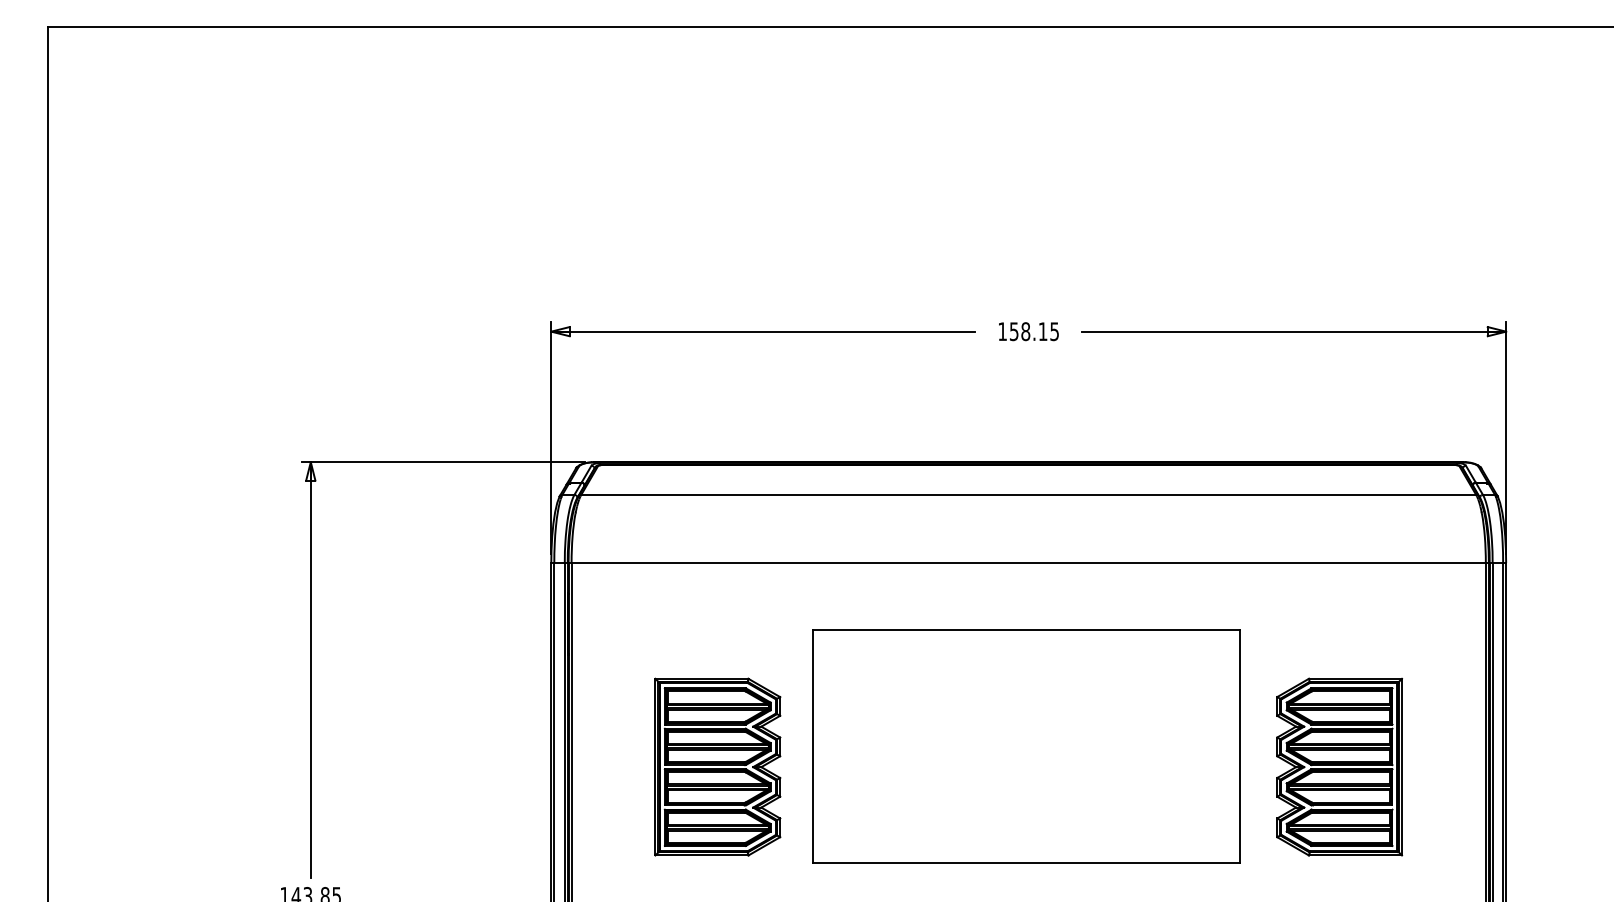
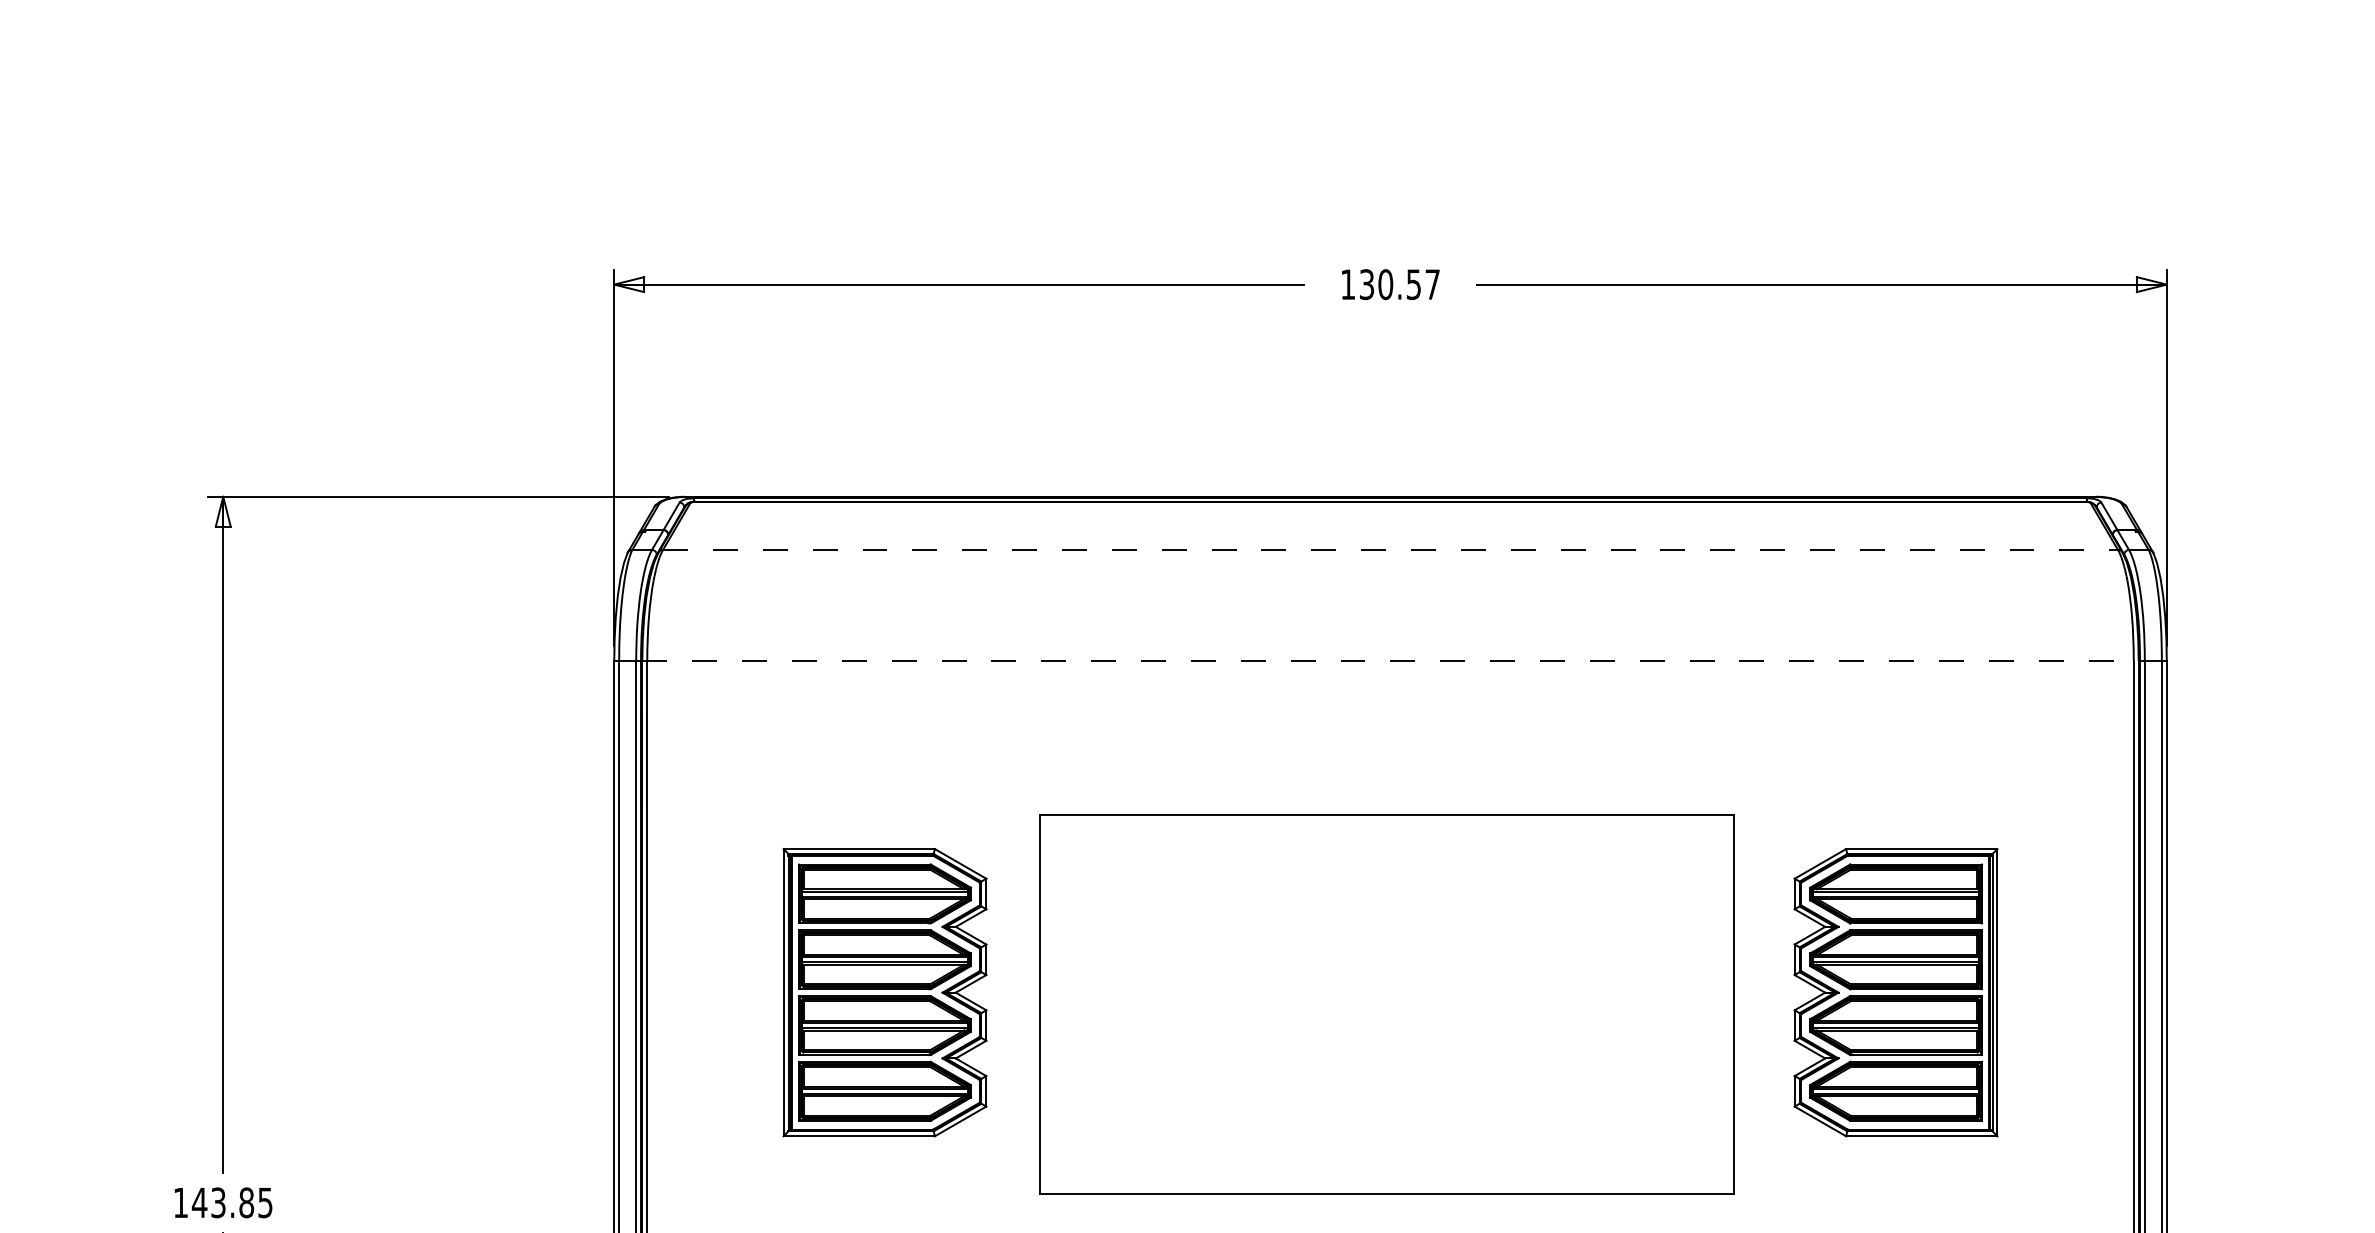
text: (1034, 331) -> (1399, 284), 158.15 -> 130.57
line: (1029, 494) -> (1391, 549), solid -> dashed
line: (1029, 562) -> (1391, 659), solid -> dashed
part: (1026, 746) -> (1386, 1004), moved

